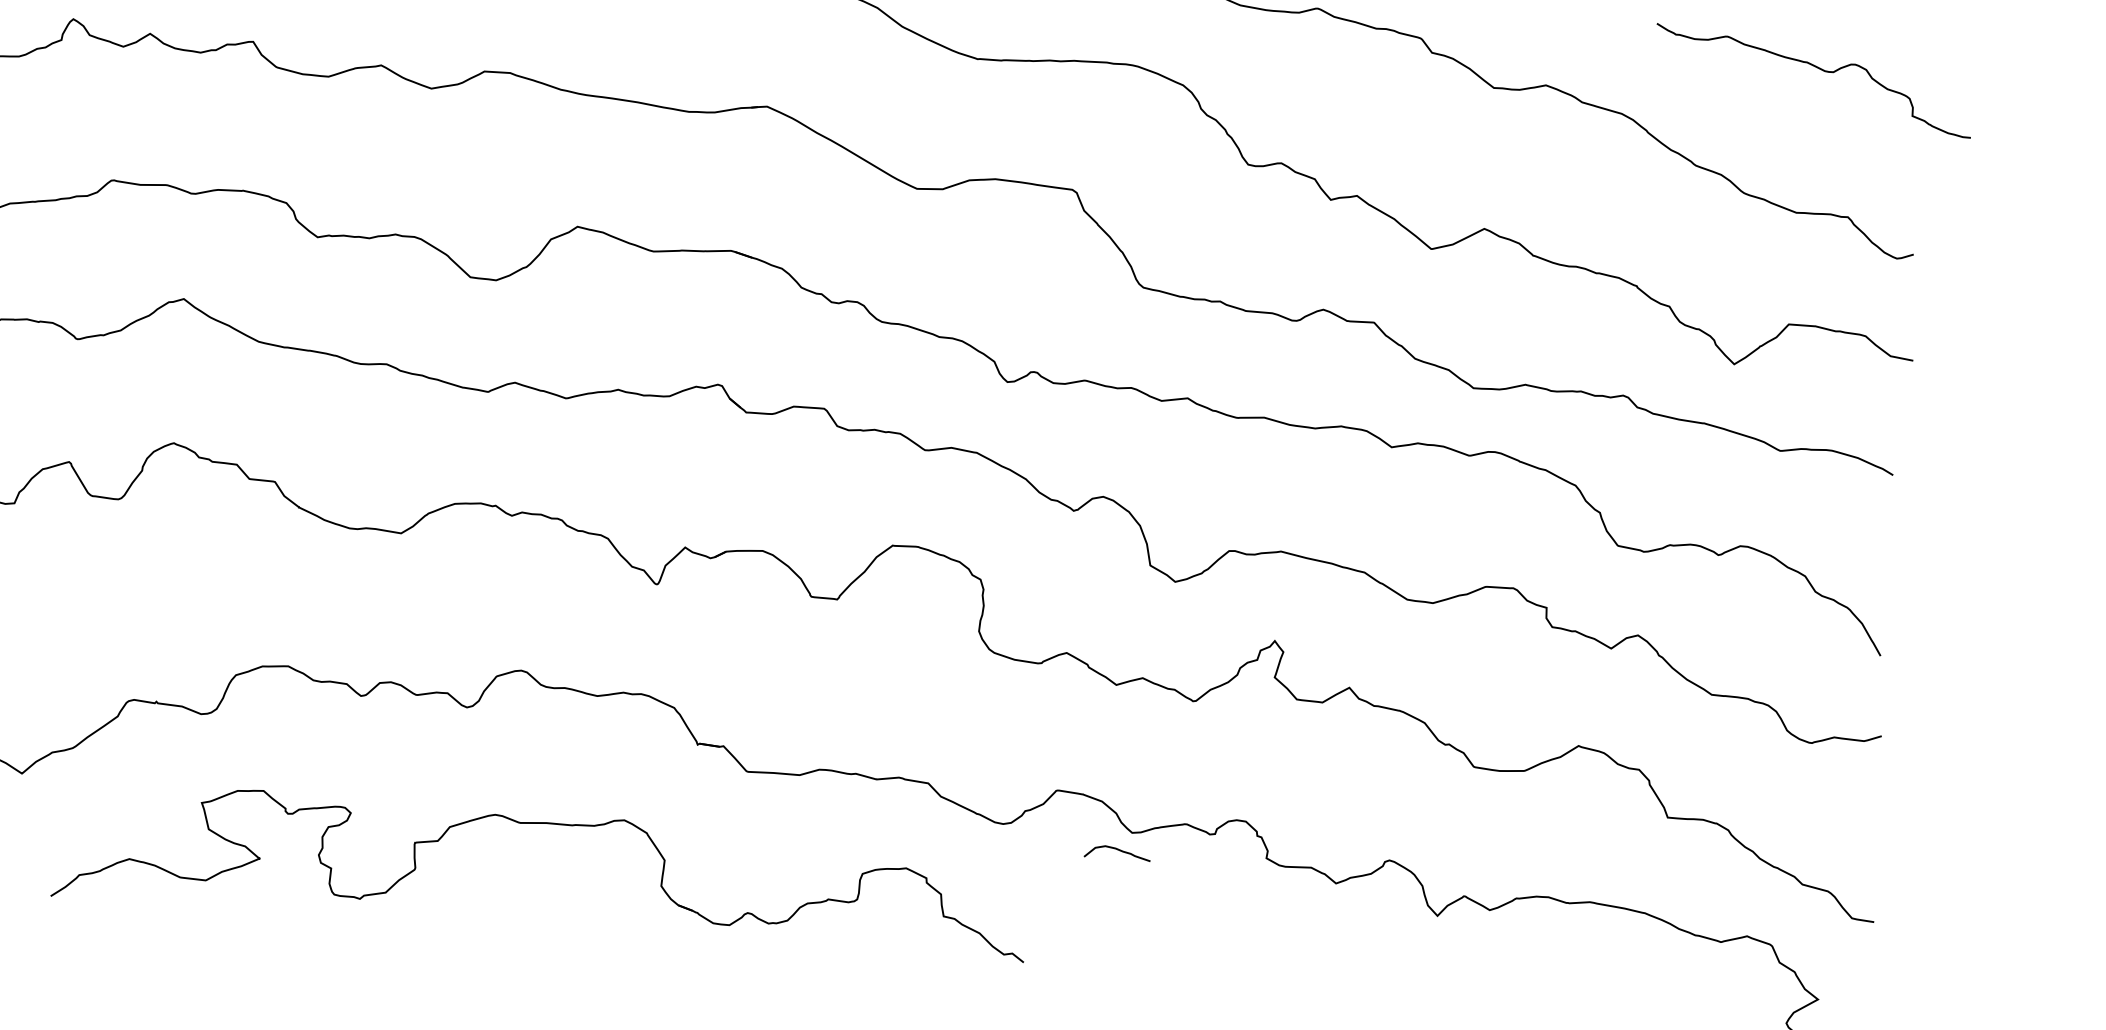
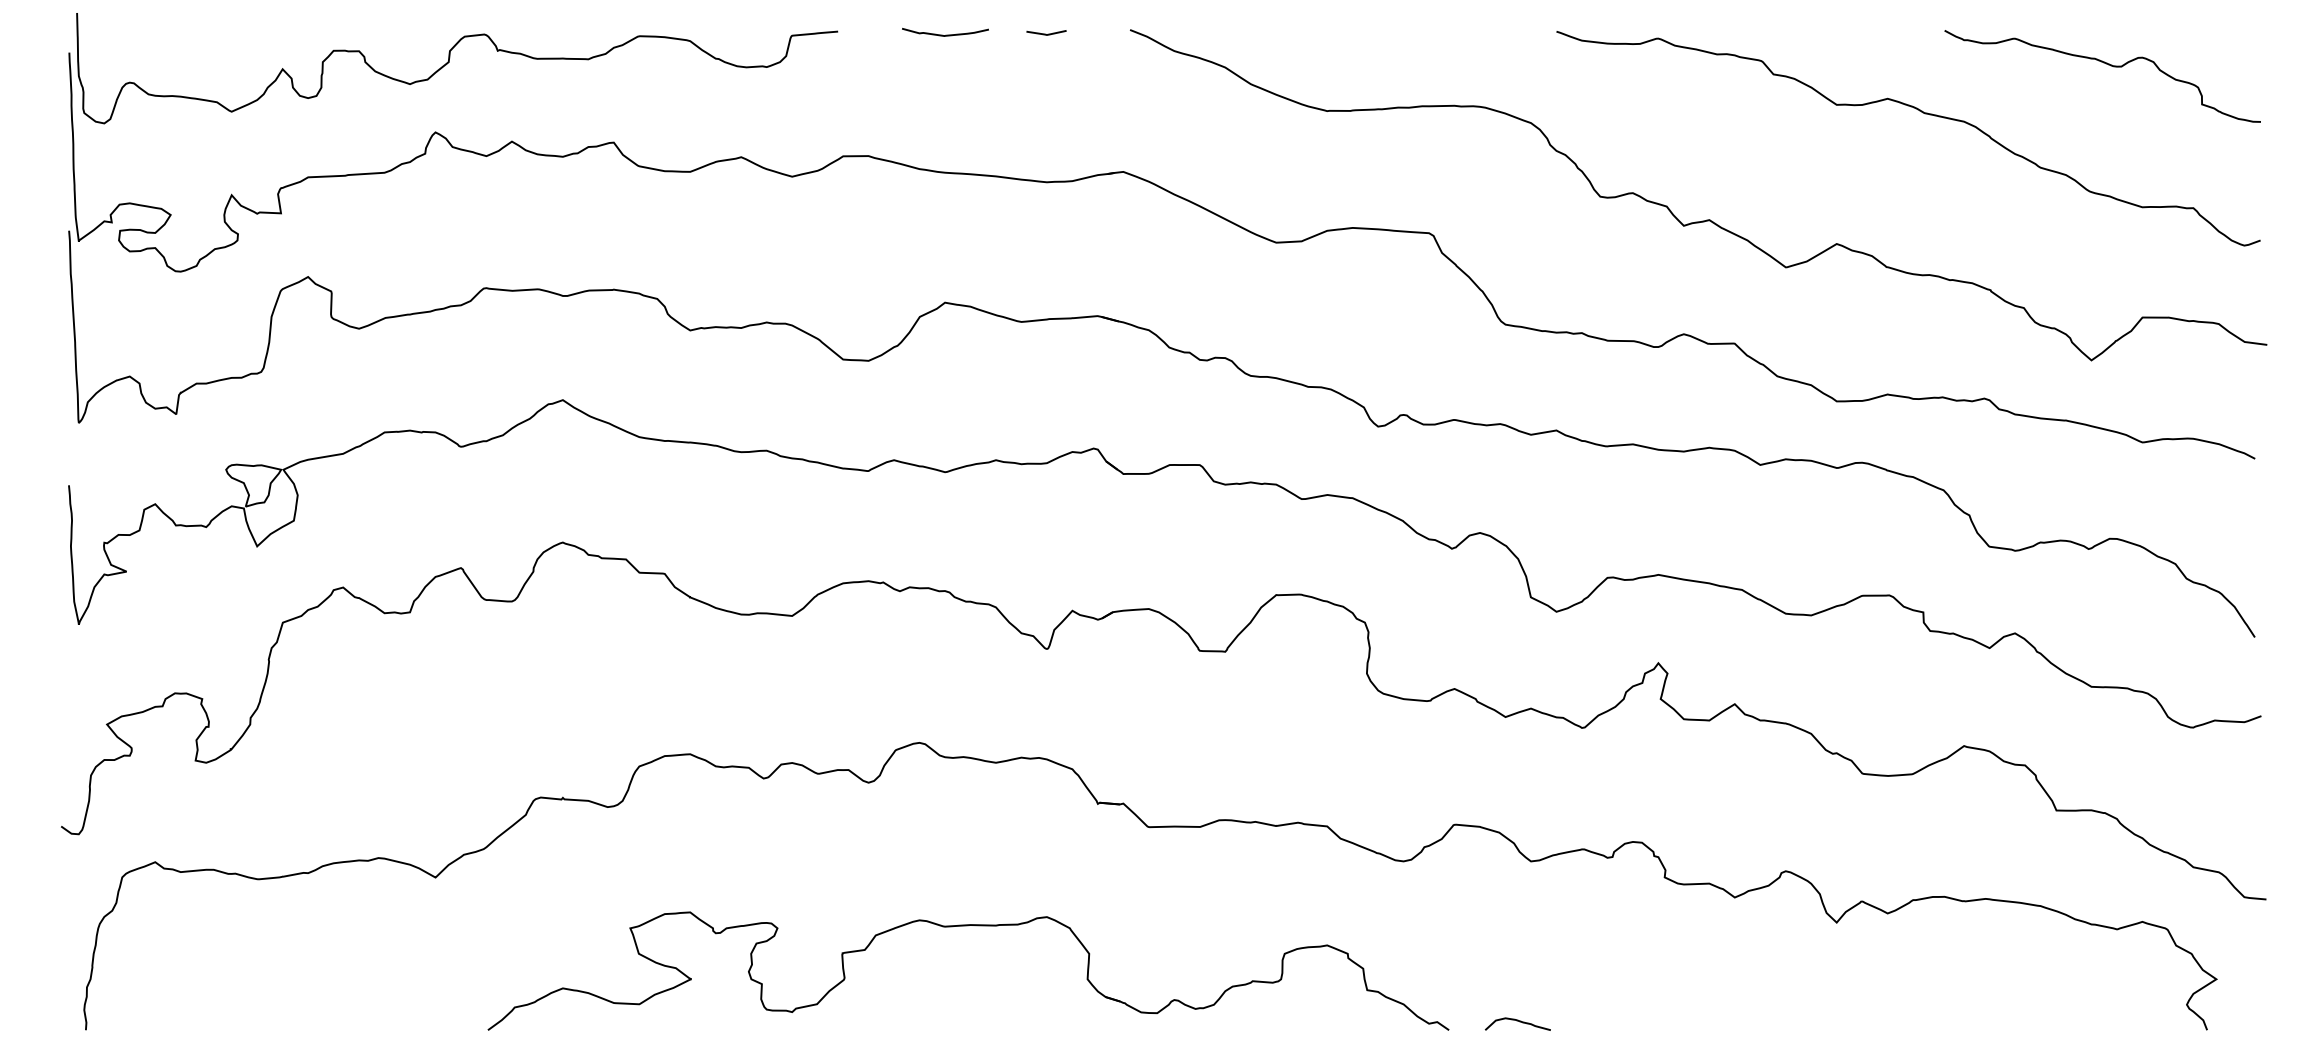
curve: (1820, 70) -> (2108, 65), moved
part: (544, 824) -> (968, 926), moved
curve: (1117, 850) -> (1517, 1021), moved

